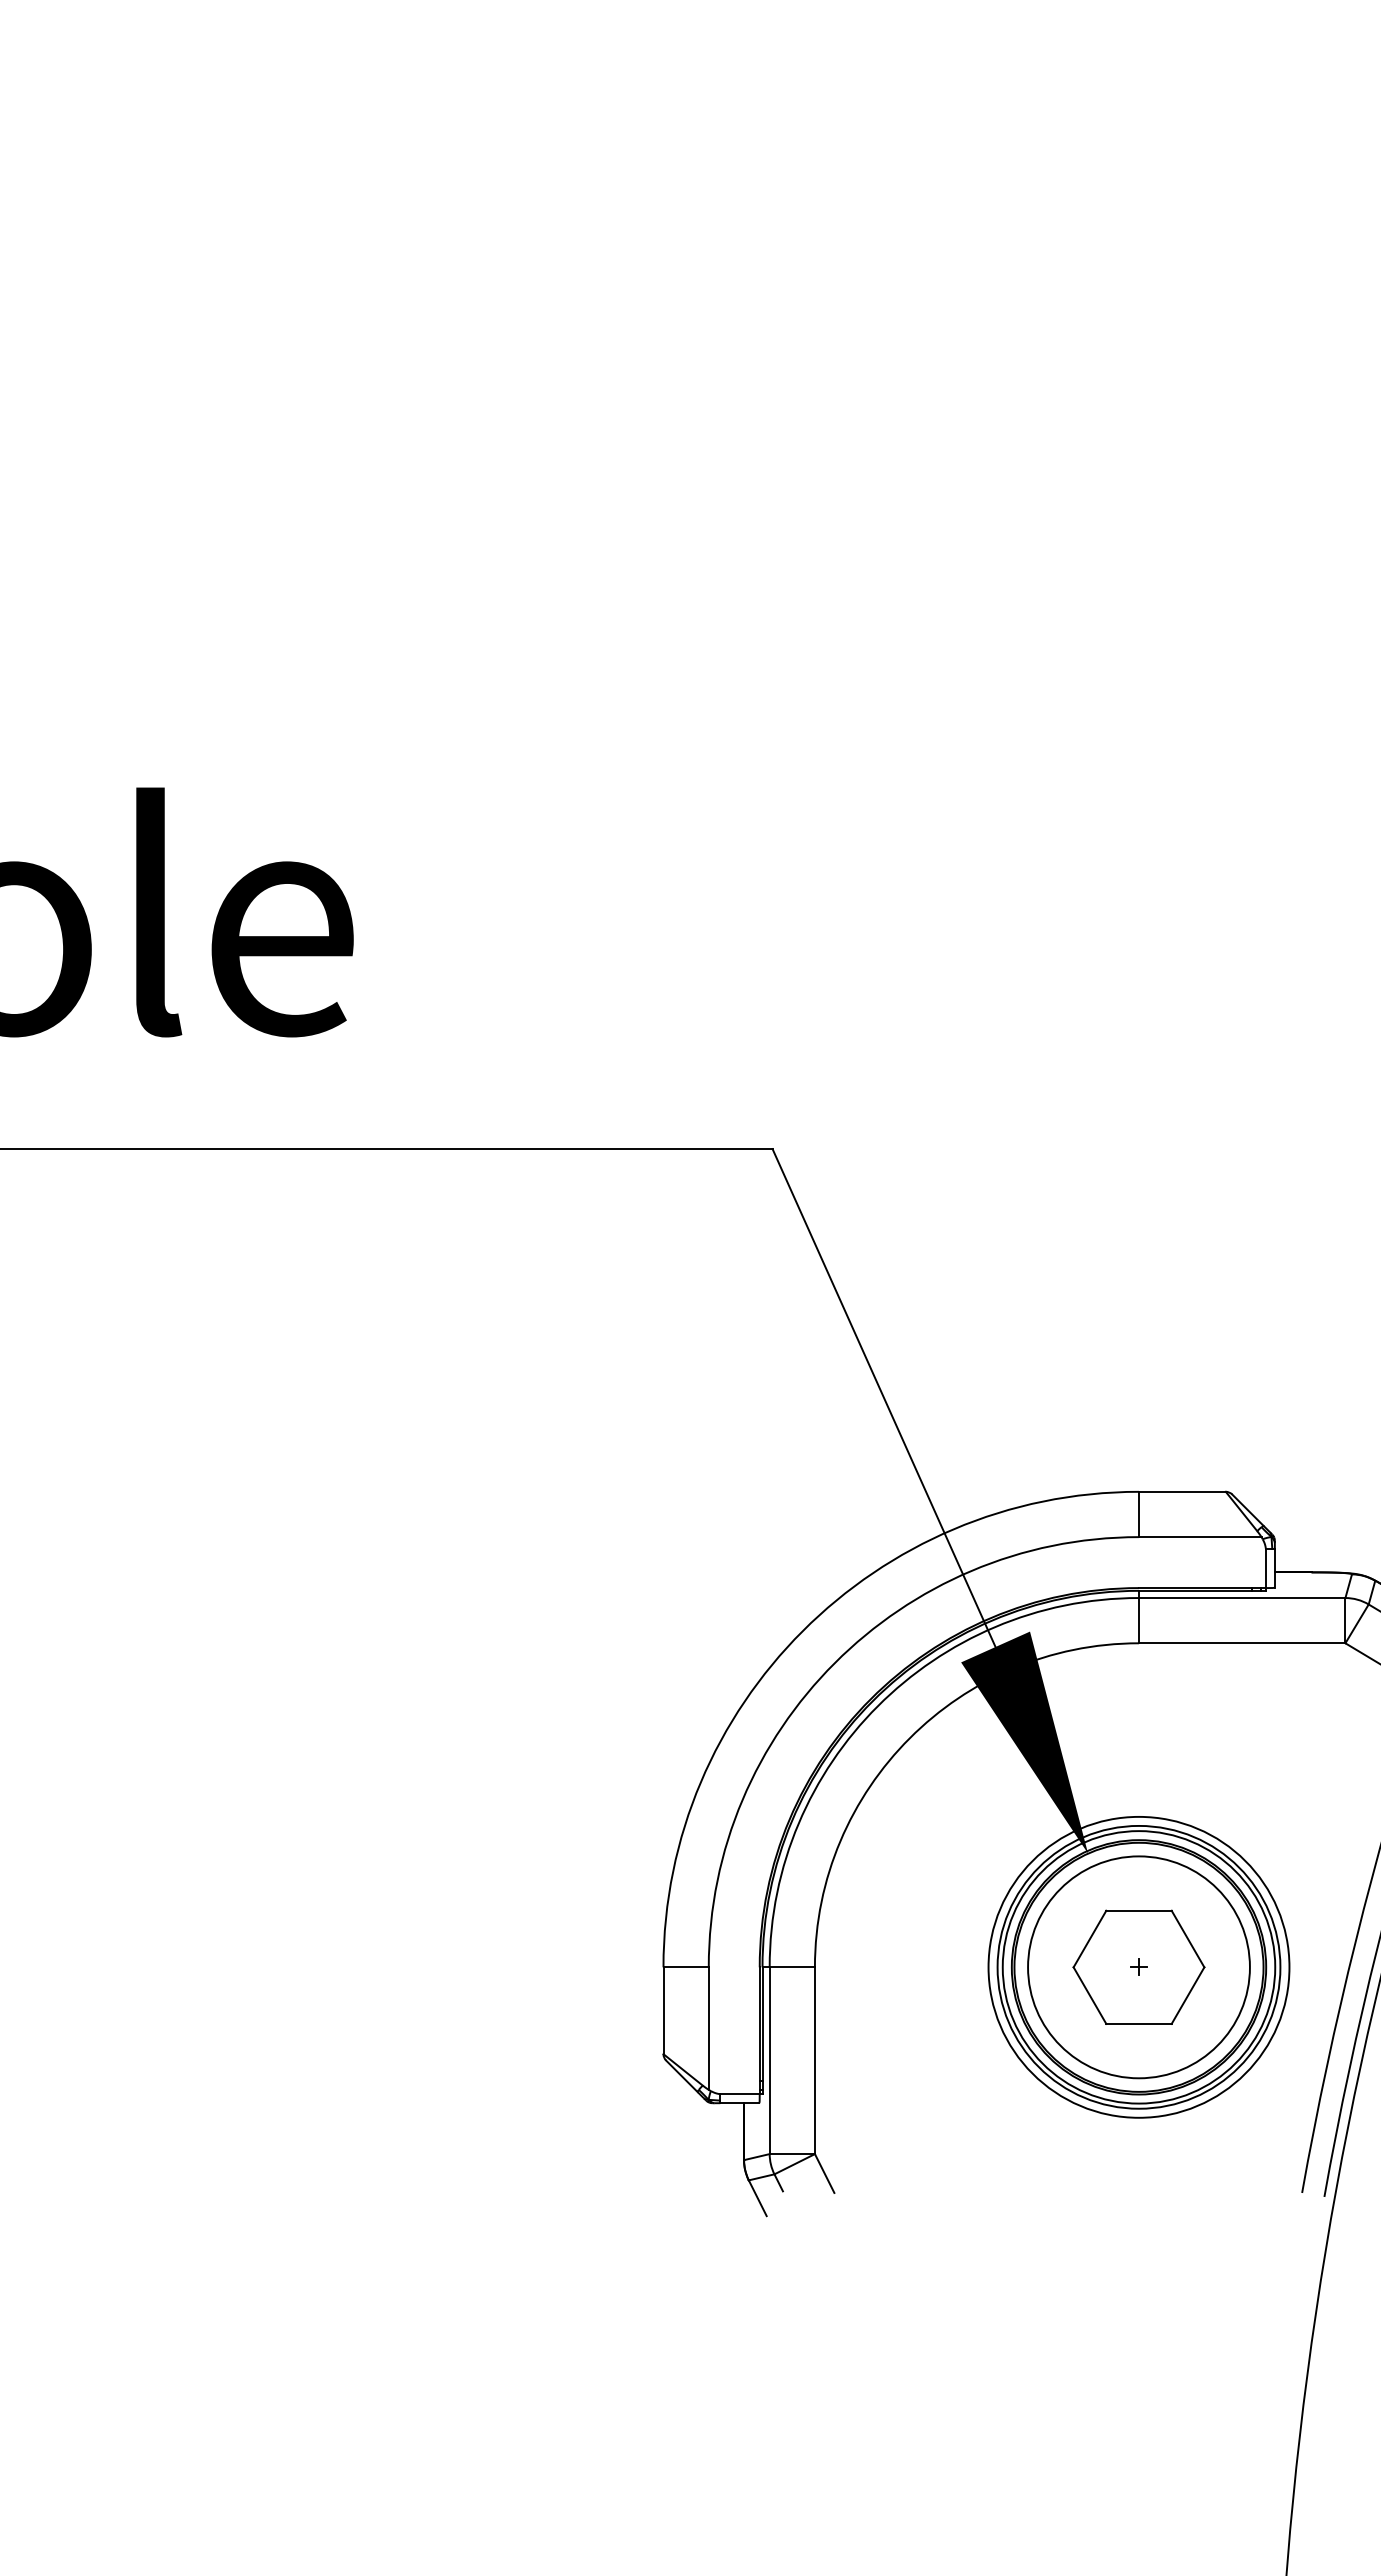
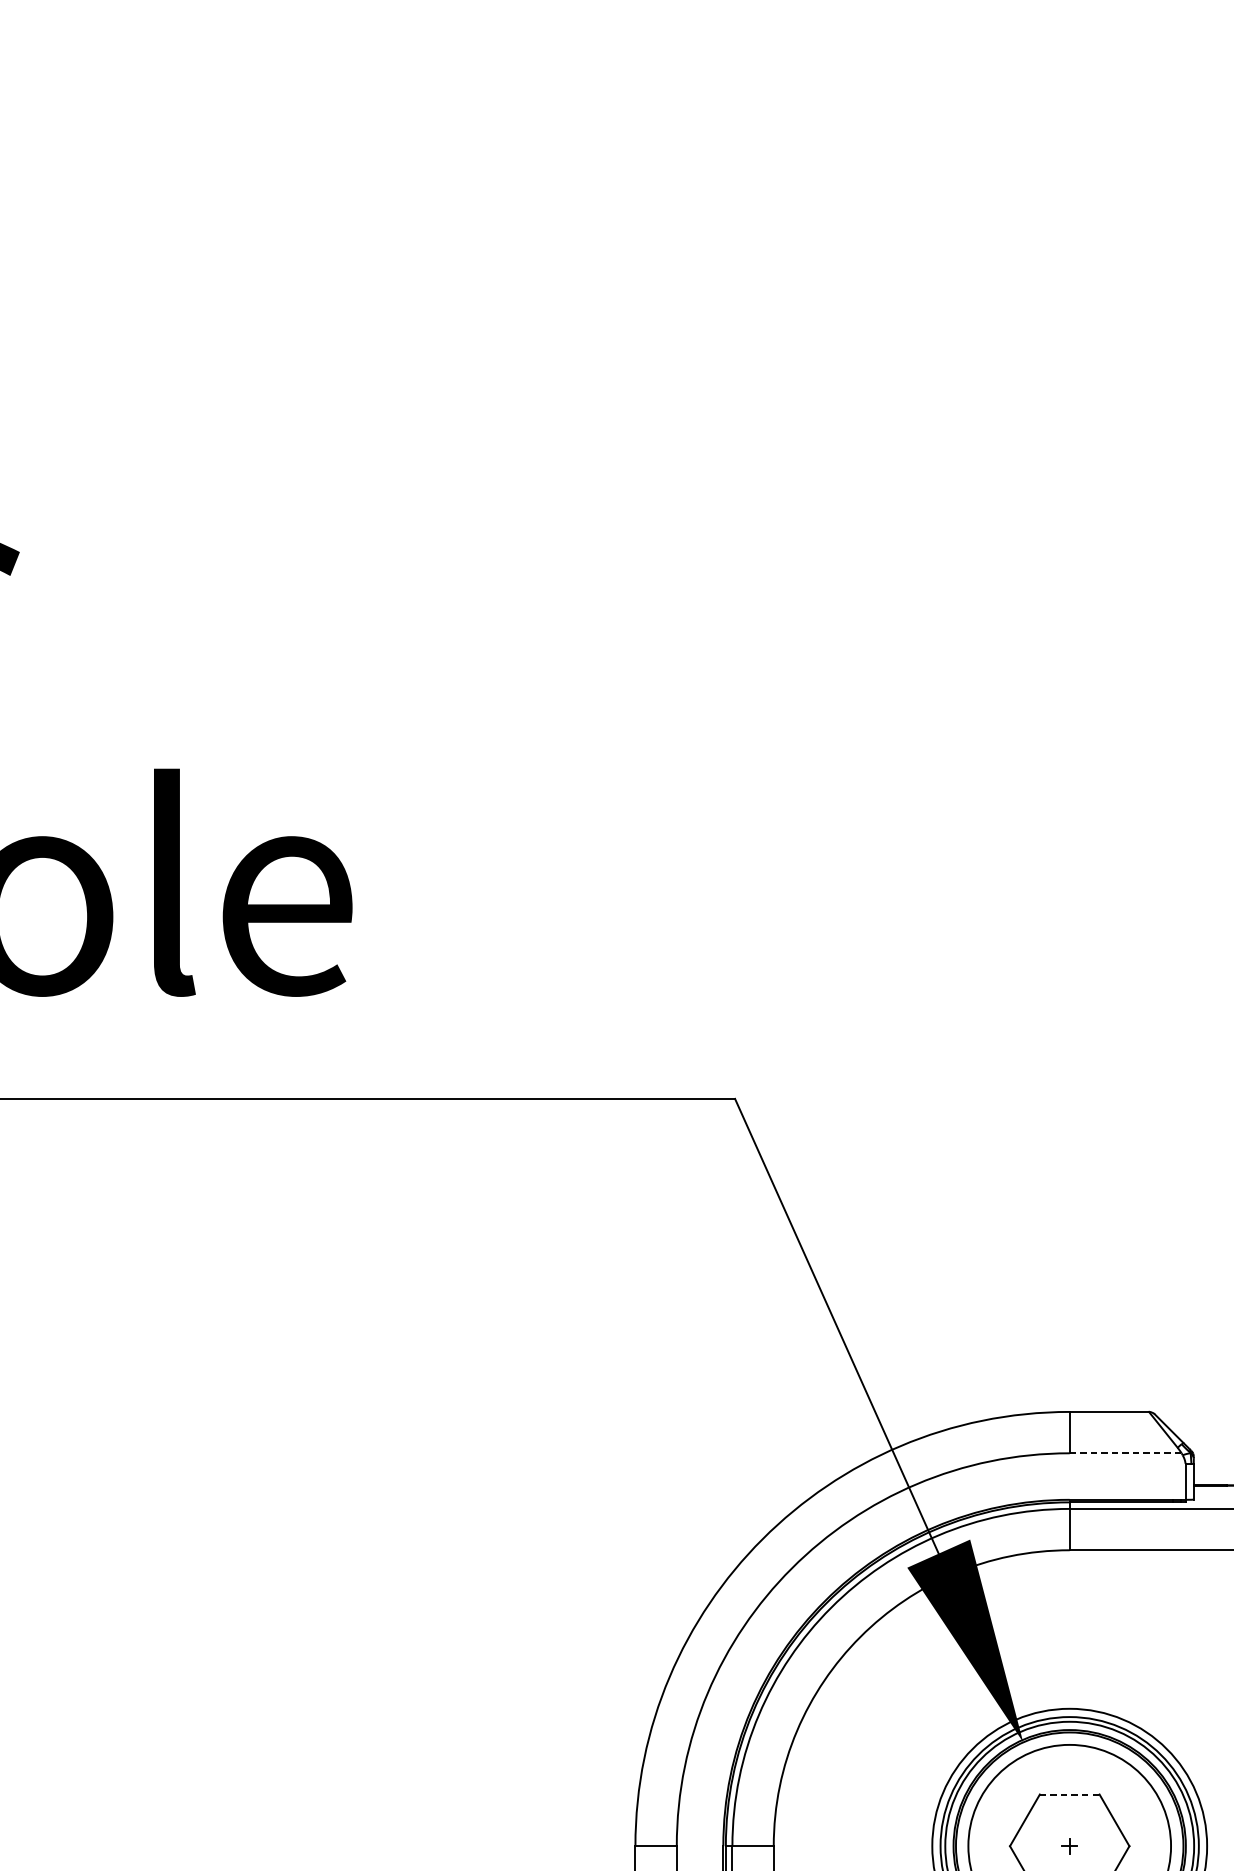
line: (1200, 1537) -> (1125, 1453), solid -> dashed
line: (1139, 1910) -> (1070, 1794), solid -> dashed

